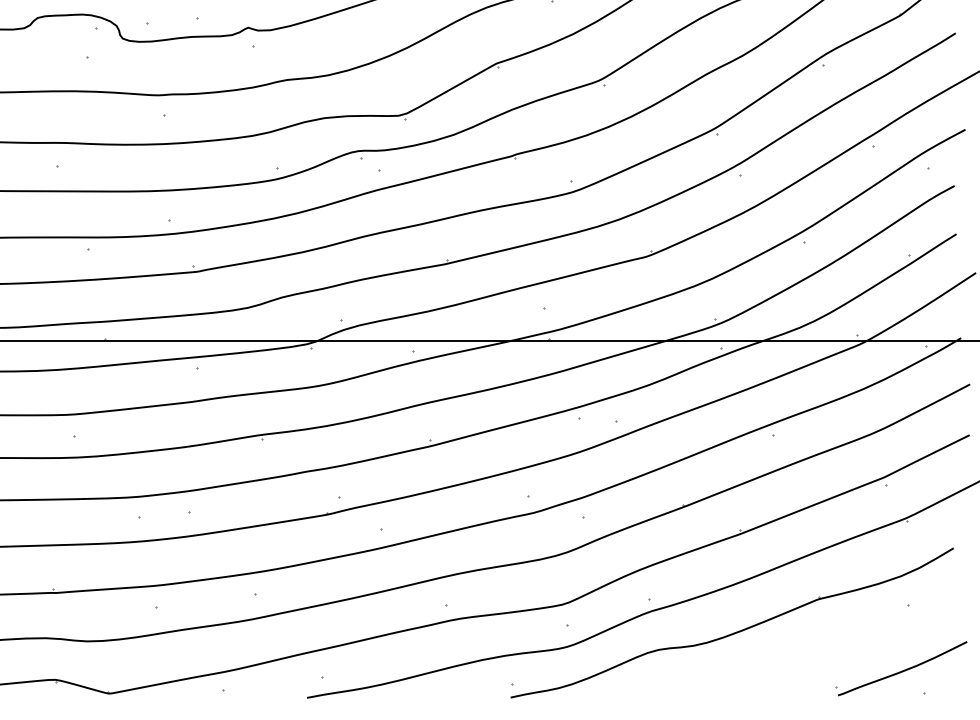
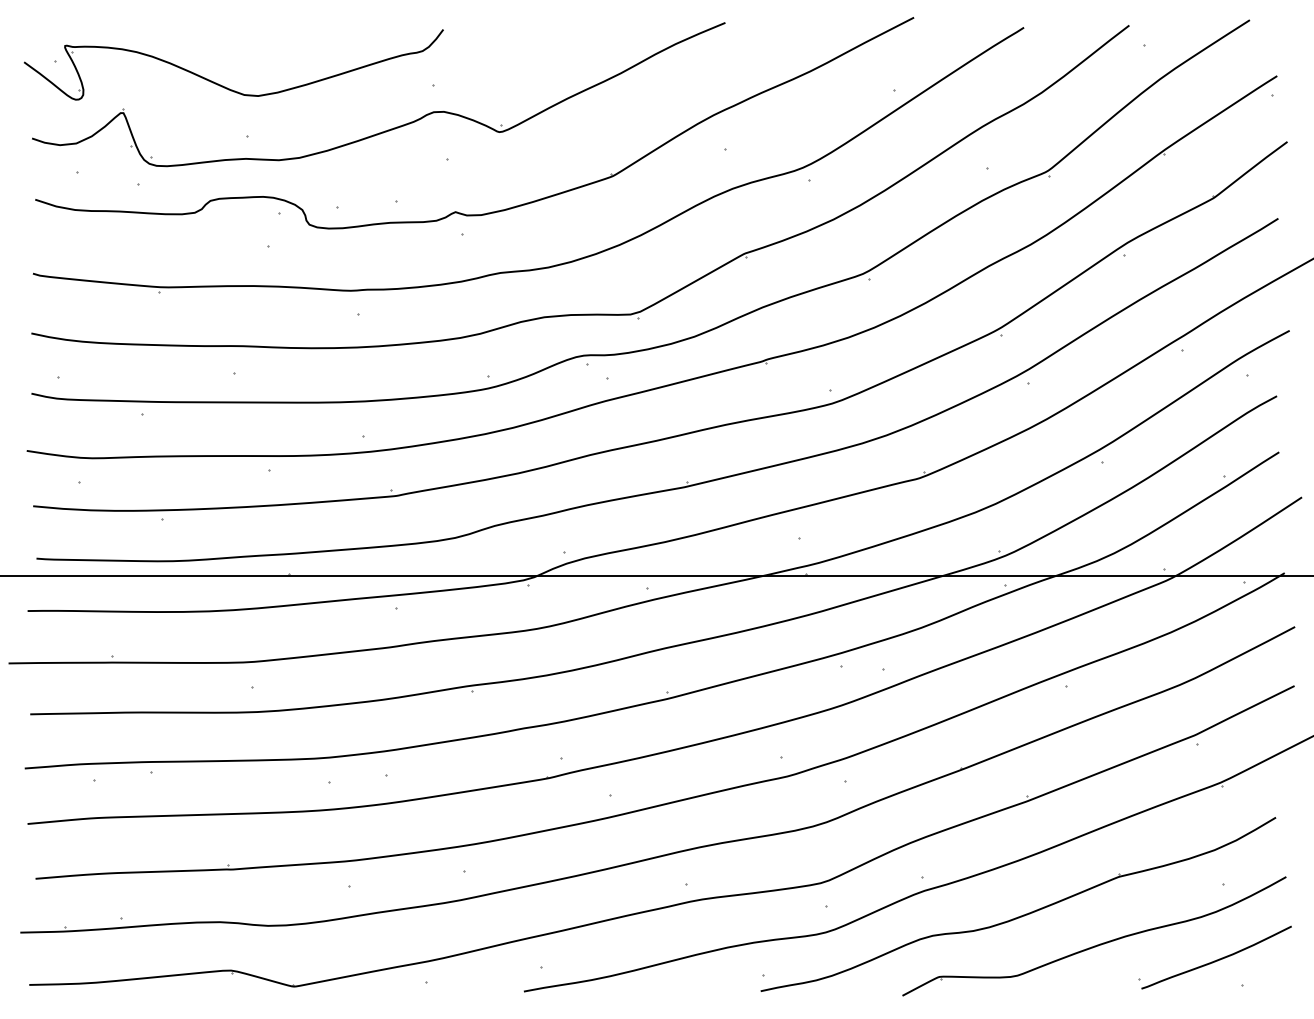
part: (800, 657) -> (1097, 944), added

